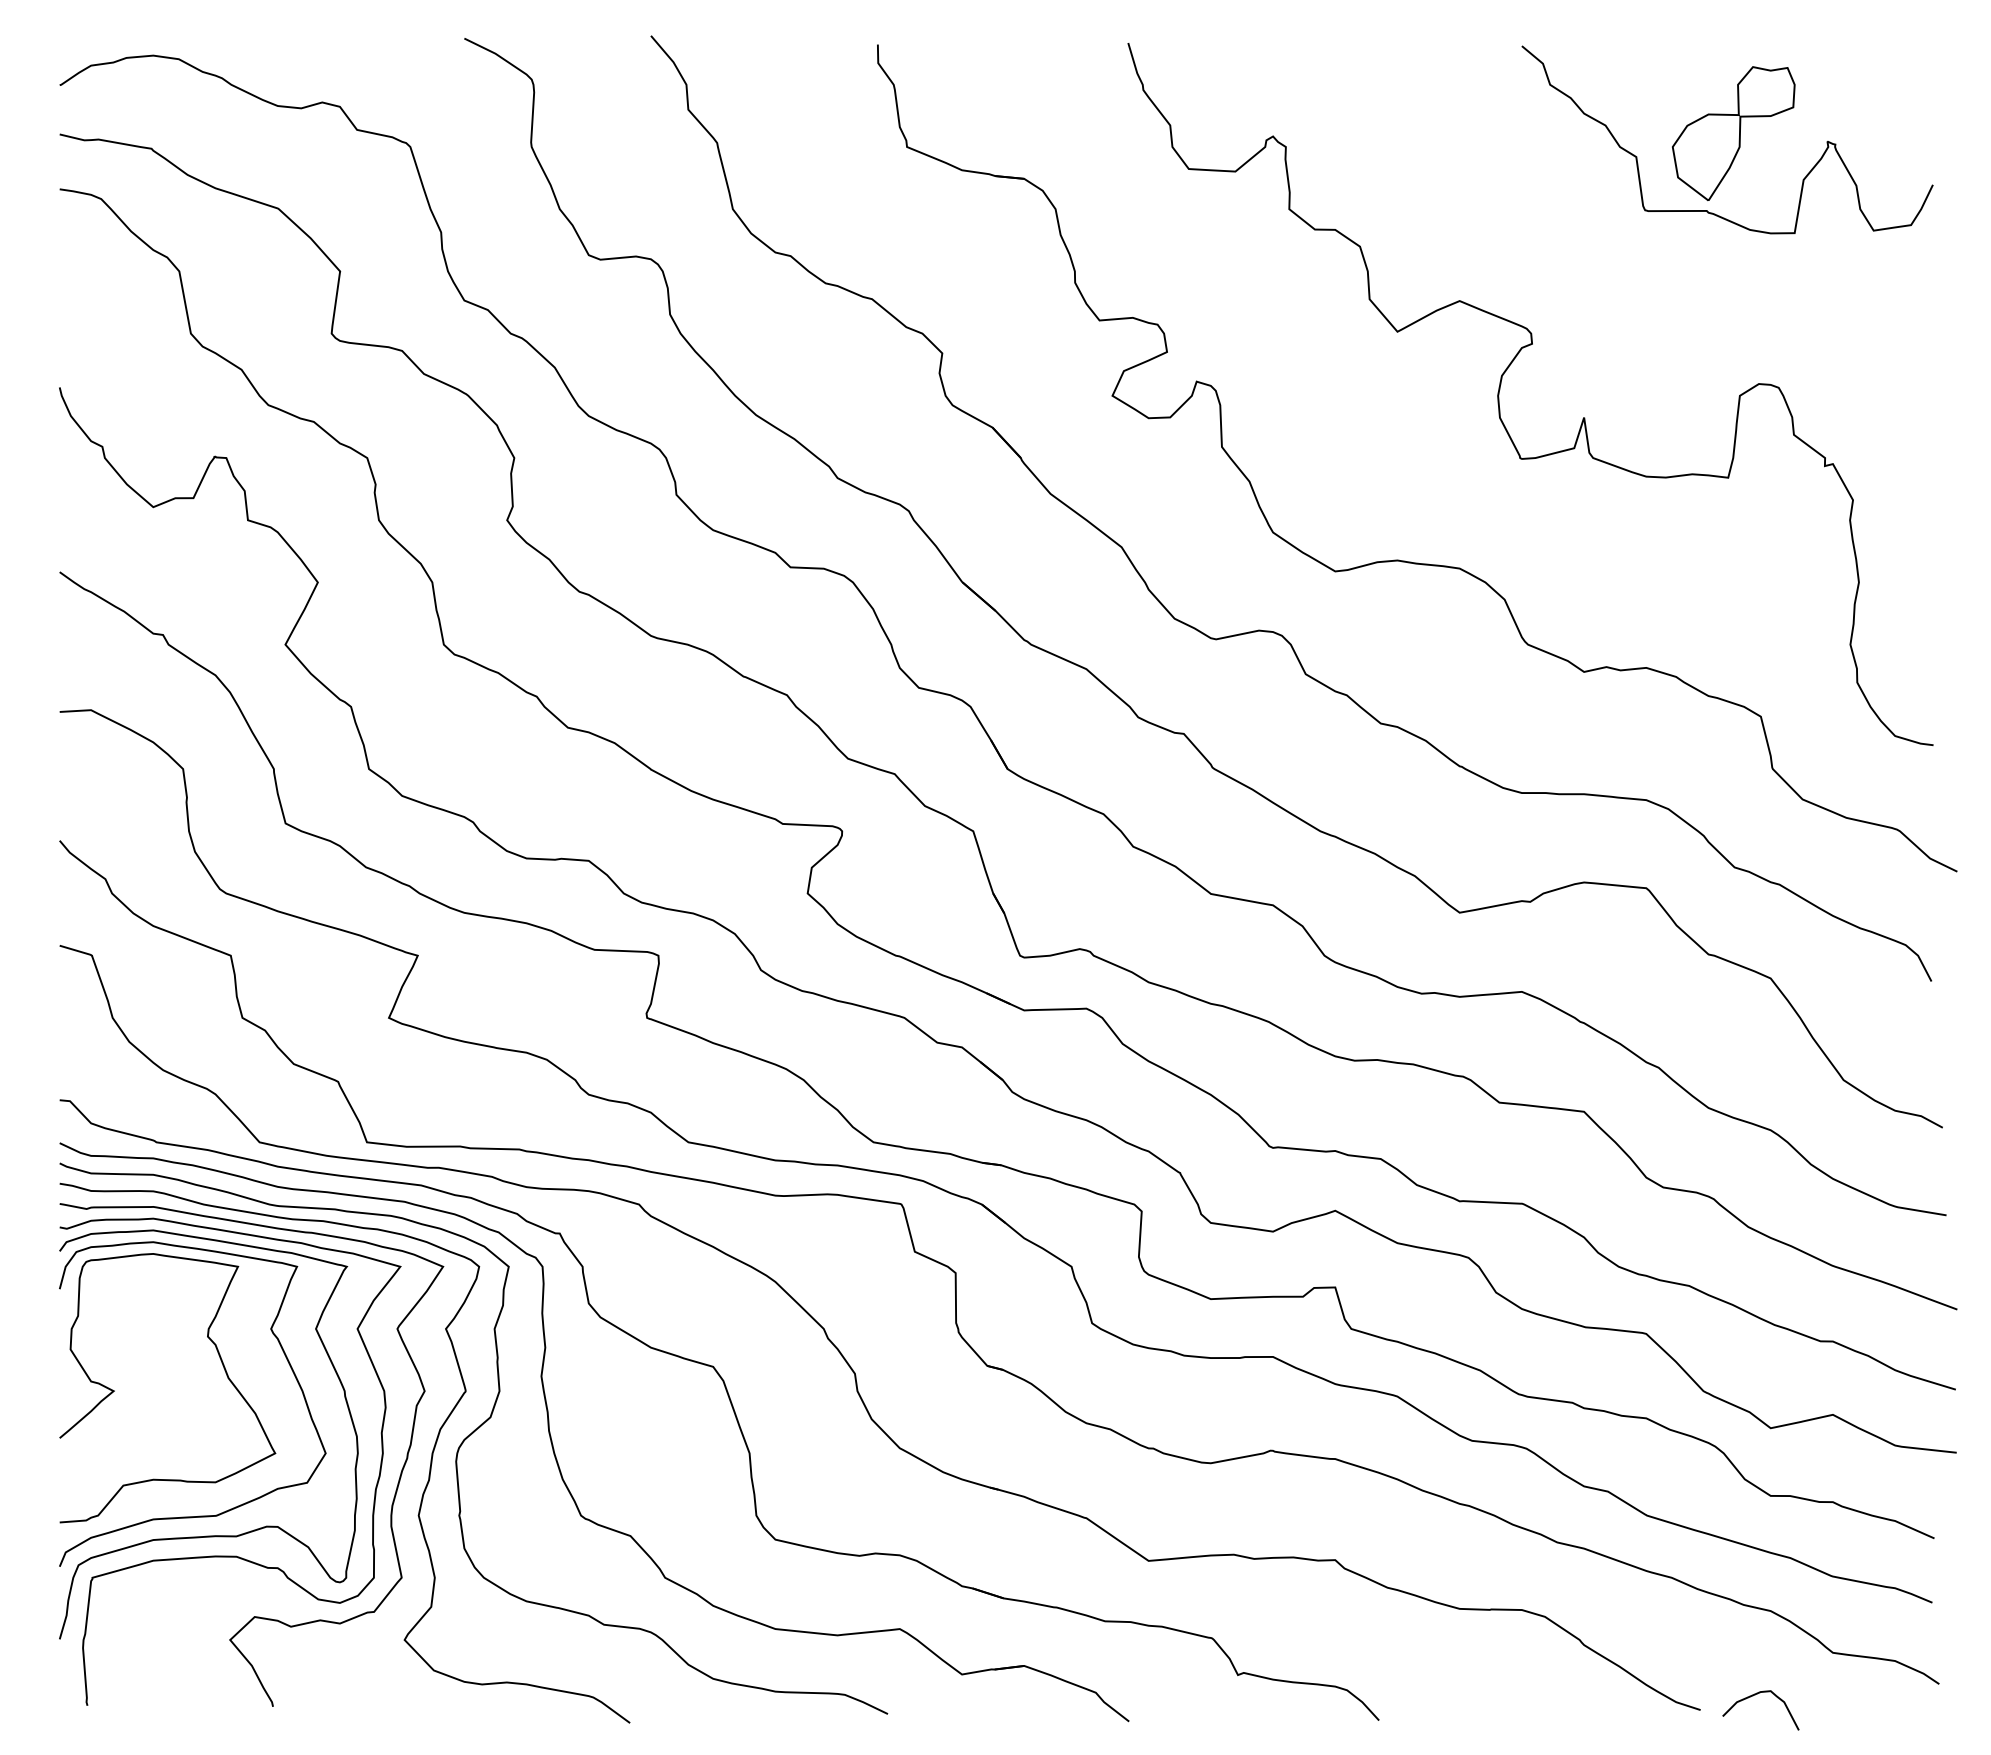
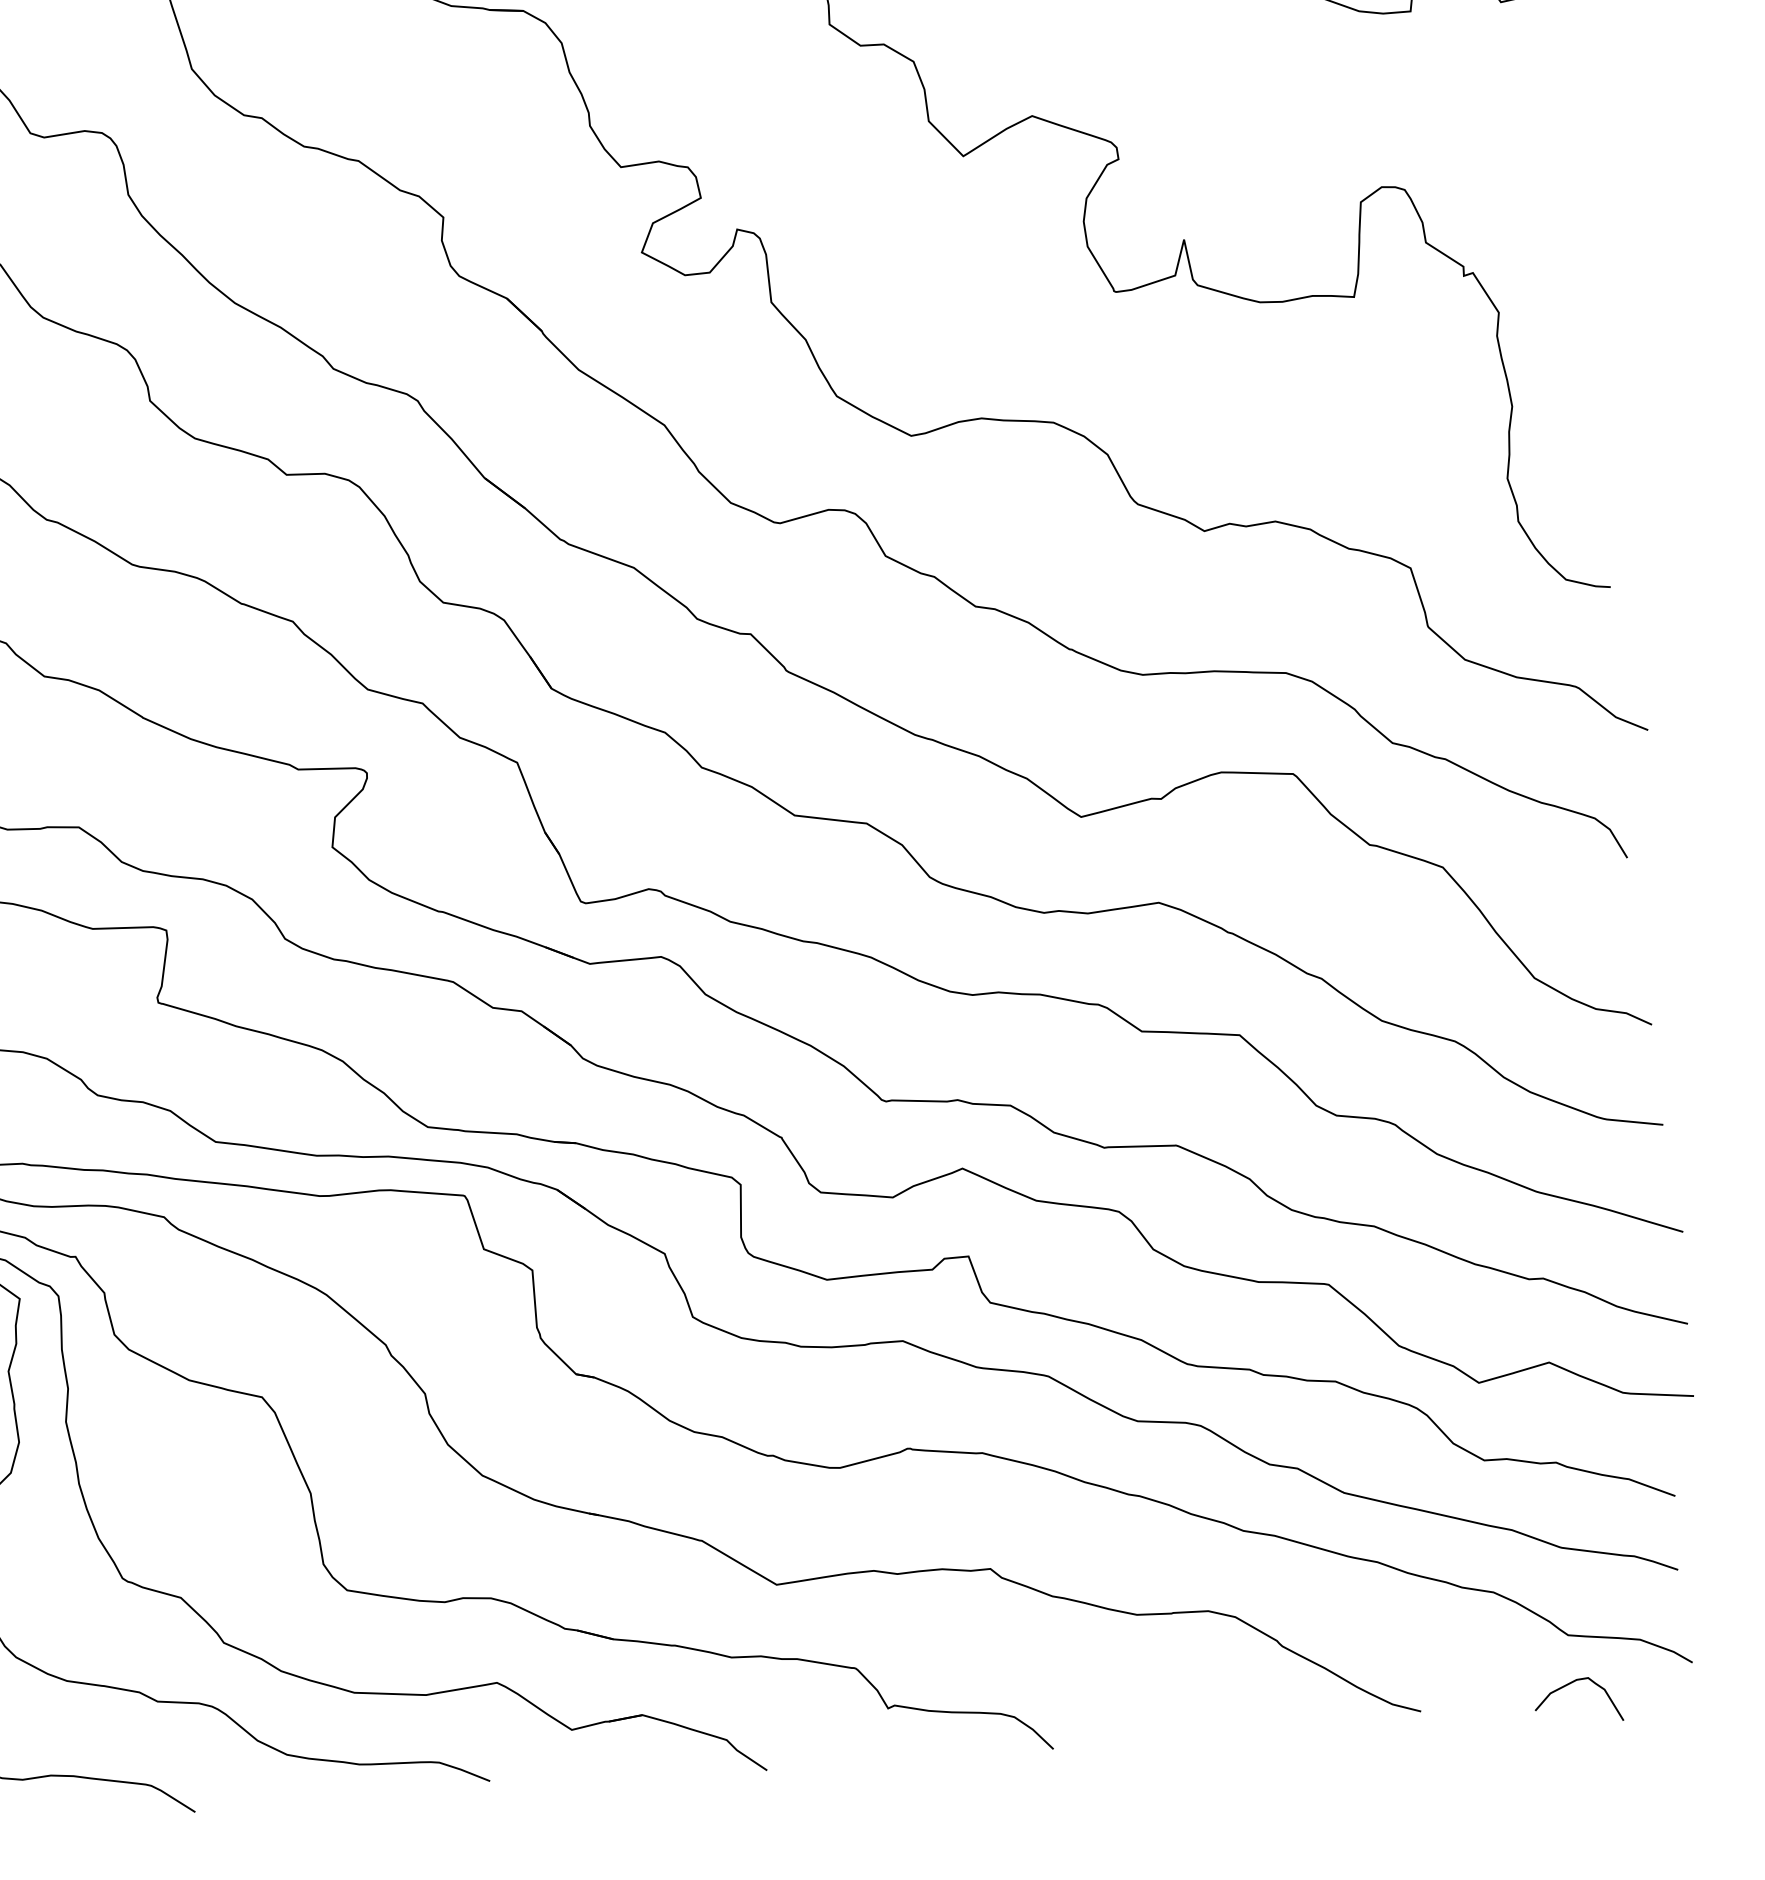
curve: (1753, 1696) -> (1568, 1685), moved

